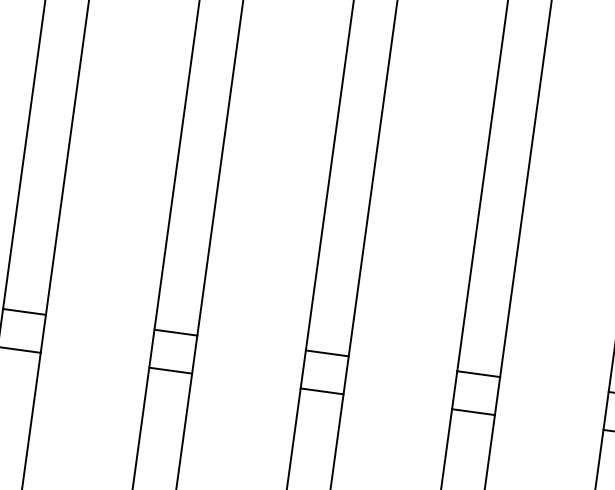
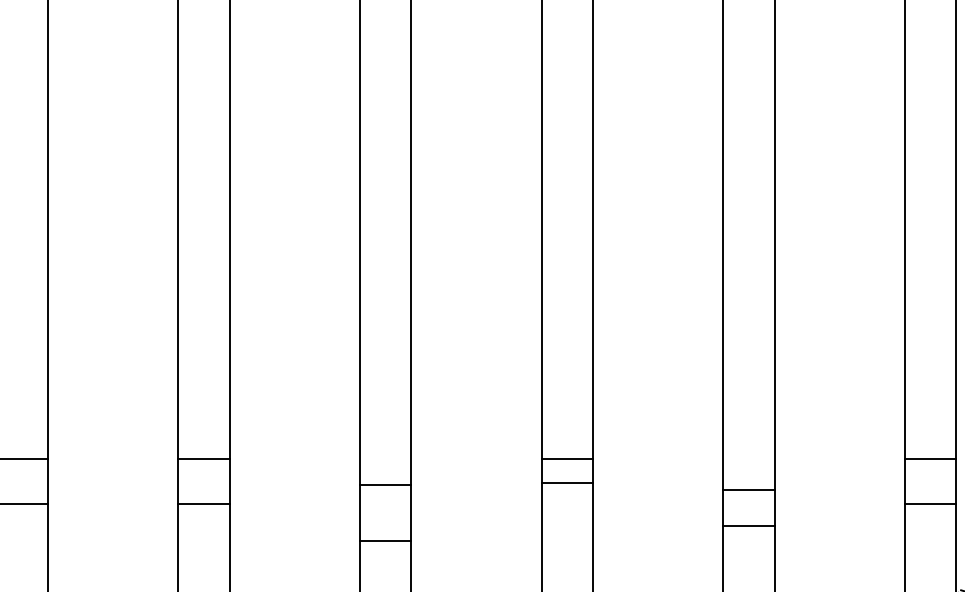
line: (175, 332) -> (385, 484), moved
line: (170, 370) -> (385, 541), moved
line: (478, 373) -> (748, 489), moved
line: (322, 391) -> (567, 483), moved
line: (473, 412) -> (748, 526), moved

